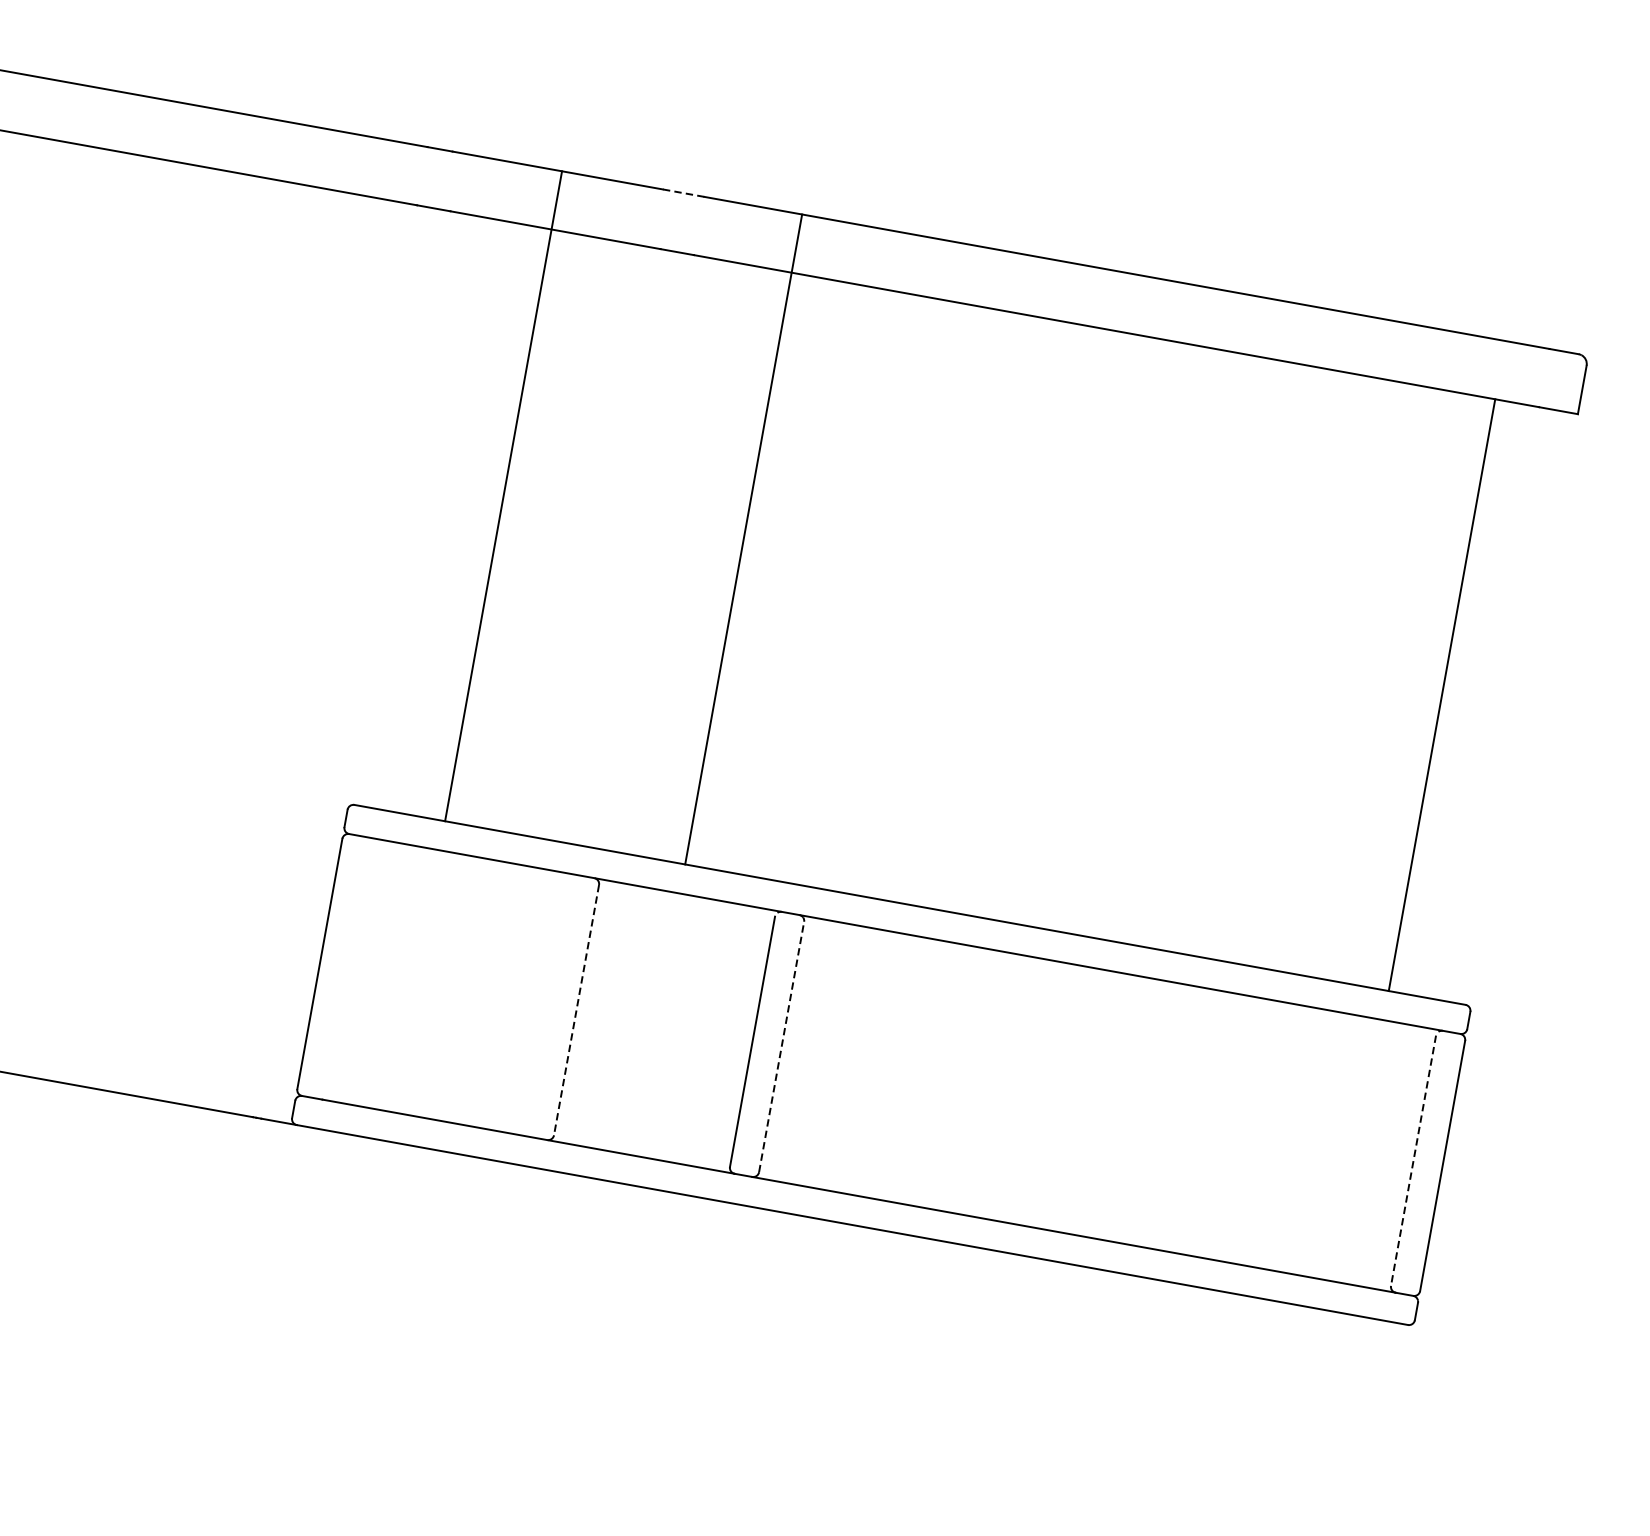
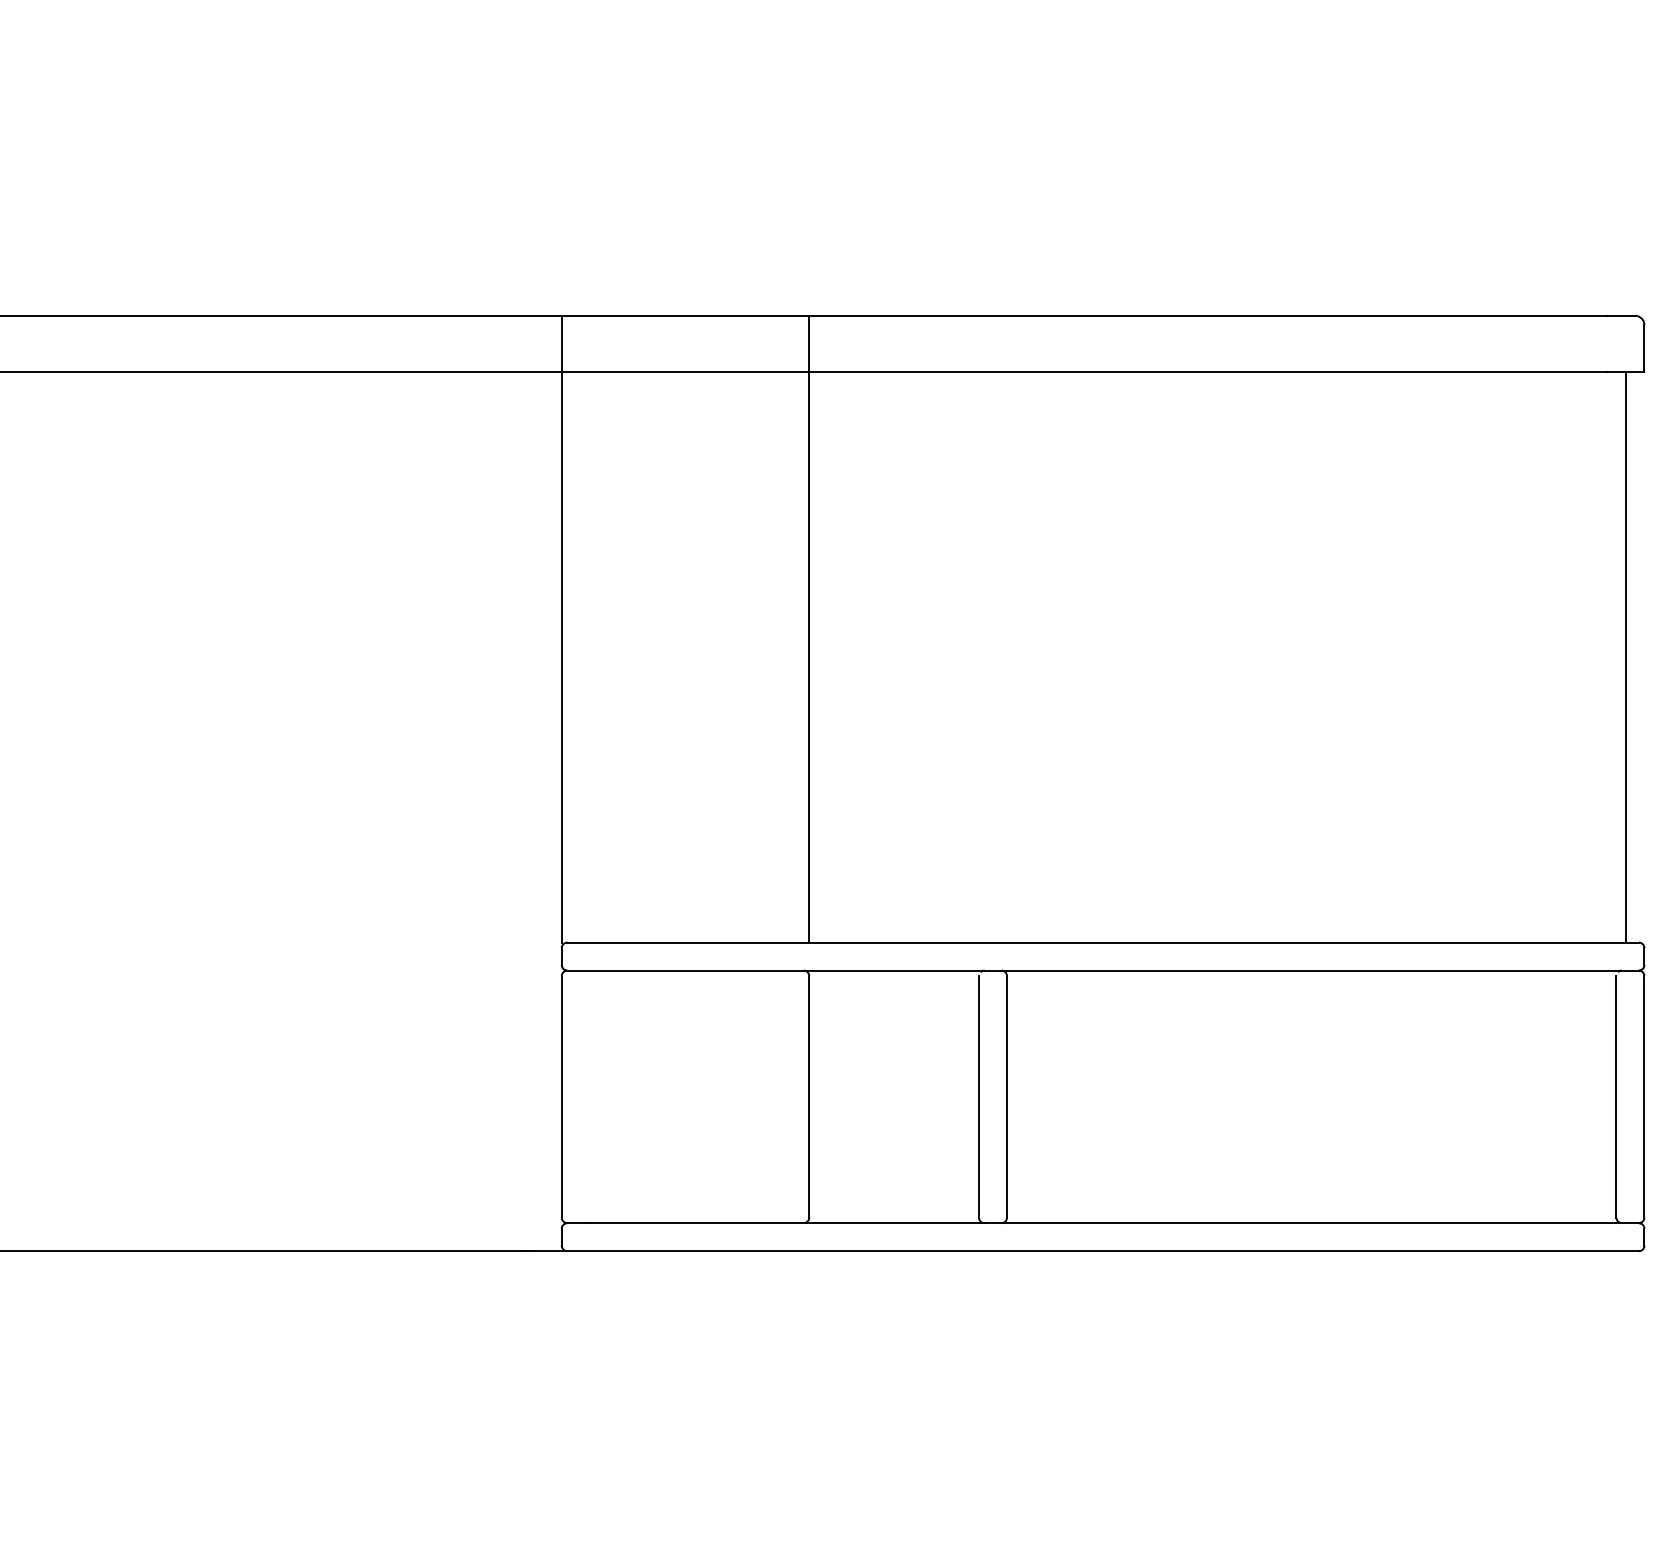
line: (683, 192) -> (771, 315), dashed -> solid
line: (503, 495) -> (561, 628), moved
line: (744, 538) -> (809, 628), moved
line: (1441, 694) -> (1625, 656), moved
line: (576, 1009) -> (809, 1096), dashed -> solid
line: (782, 1046) -> (1007, 1096), dashed -> solid
line: (1413, 1160) -> (1616, 1096), dashed -> solid

